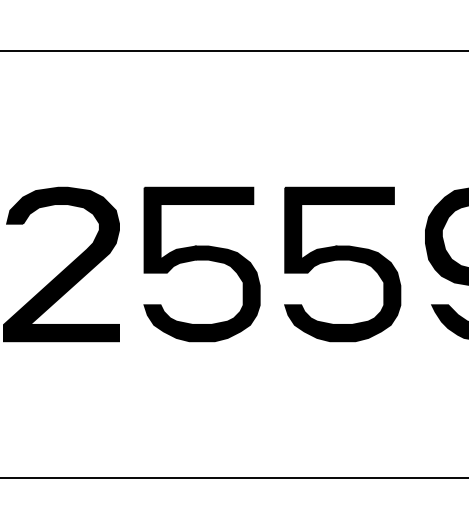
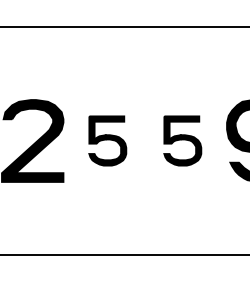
part: (201, 263) -> (107, 140), size x0.6
part: (342, 263) -> (182, 140), size x0.6

